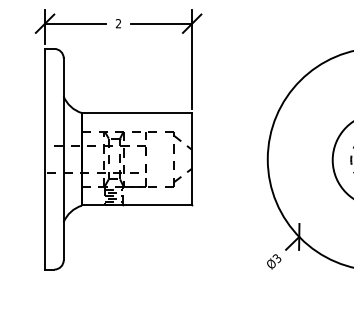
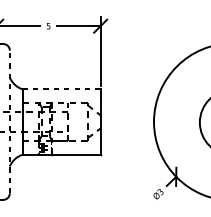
text: (118, 23) -> (48, 26), 2 -> 5
line: (136, 113) -> (61, 89), solid -> dashed
line: (63, 158) -> (9, 121), solid -> dashed

